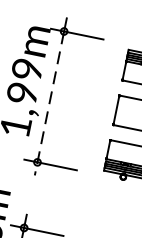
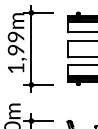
line: (49, 103) -> (31, 52), dashed -> solid

